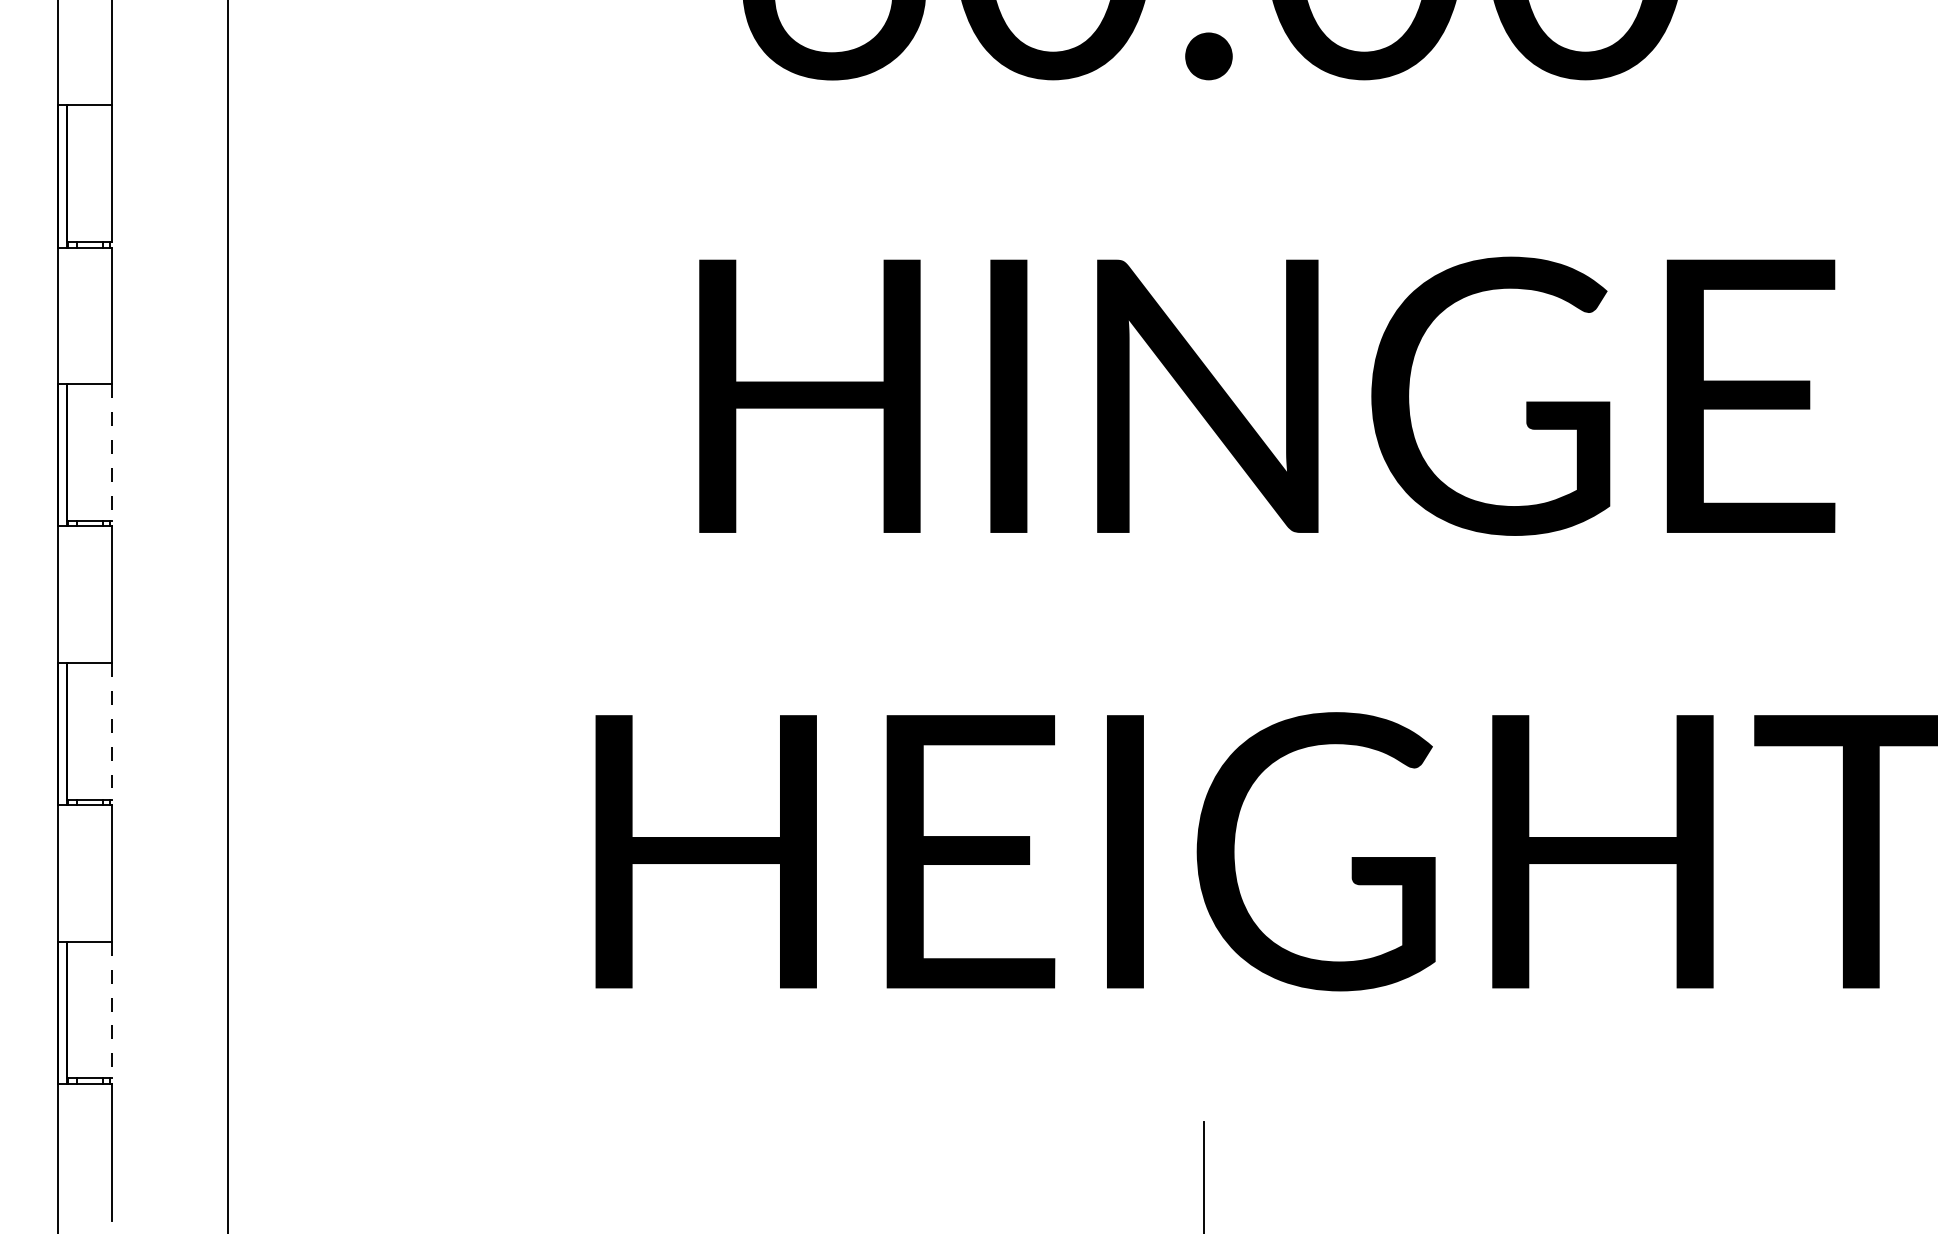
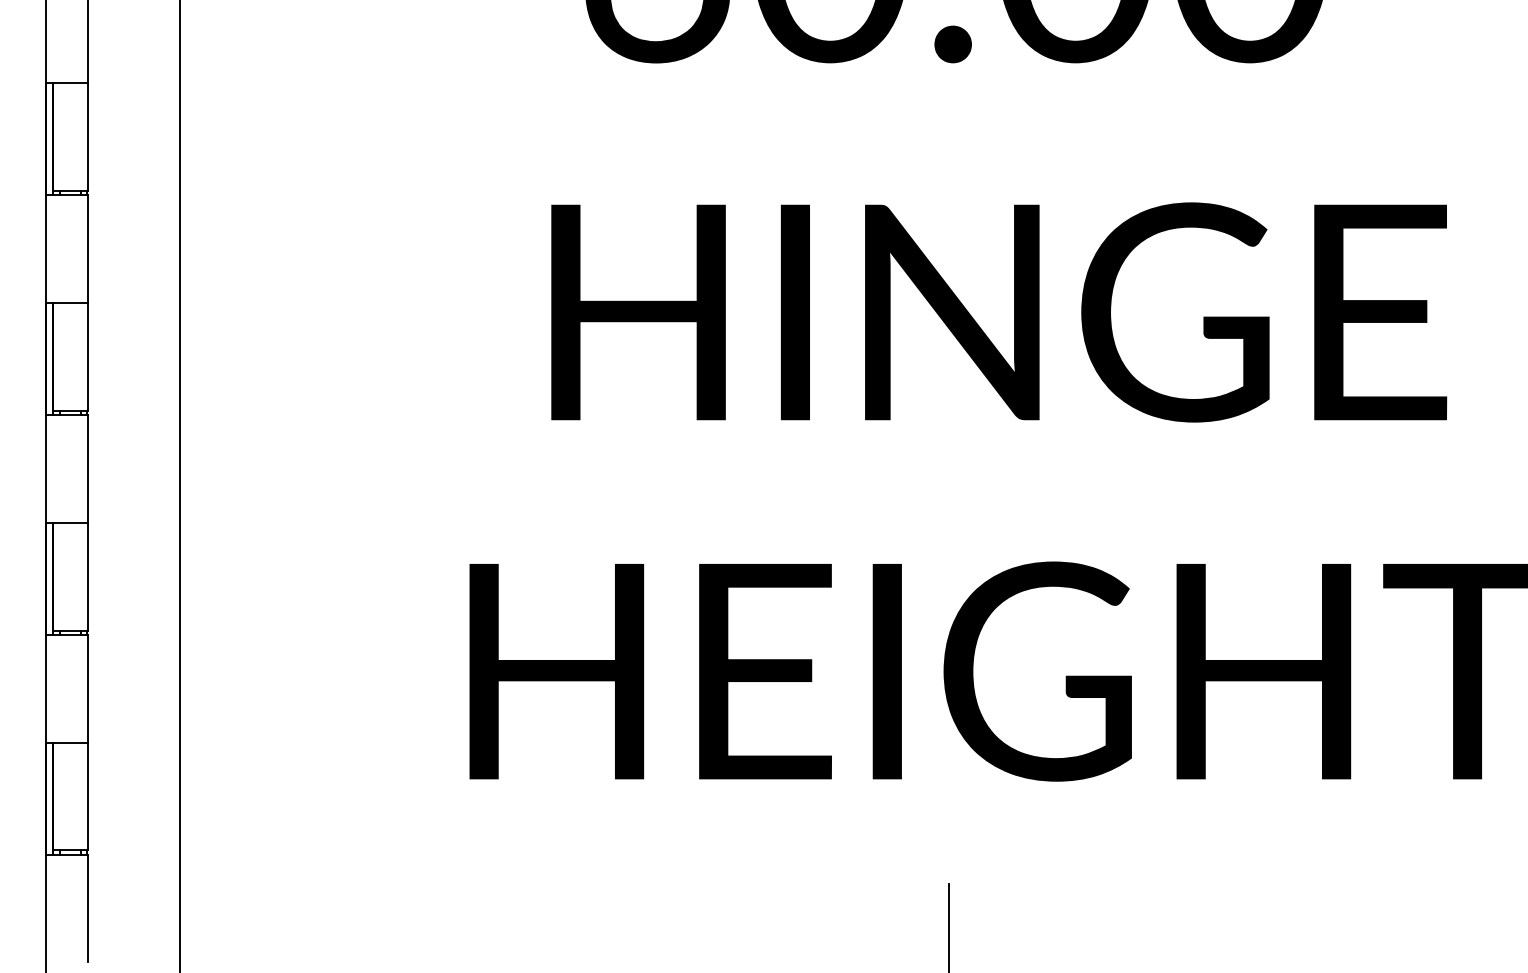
line: (112, 453) -> (88, 357), dashed -> solid
line: (112, 731) -> (88, 576), dashed -> solid
line: (112, 1010) -> (88, 796), dashed -> solid

